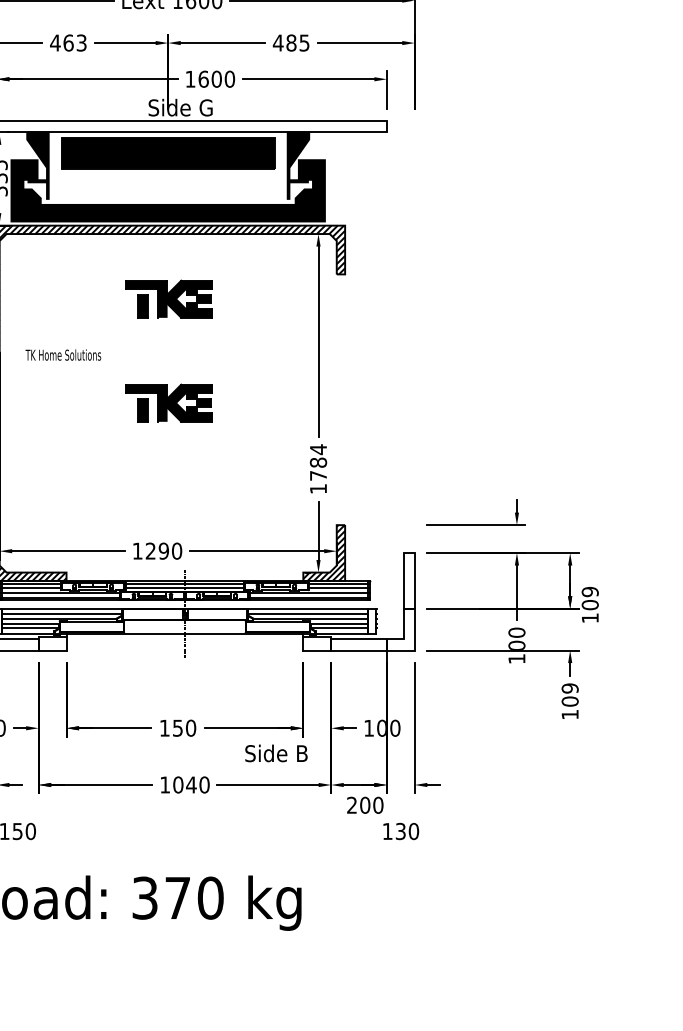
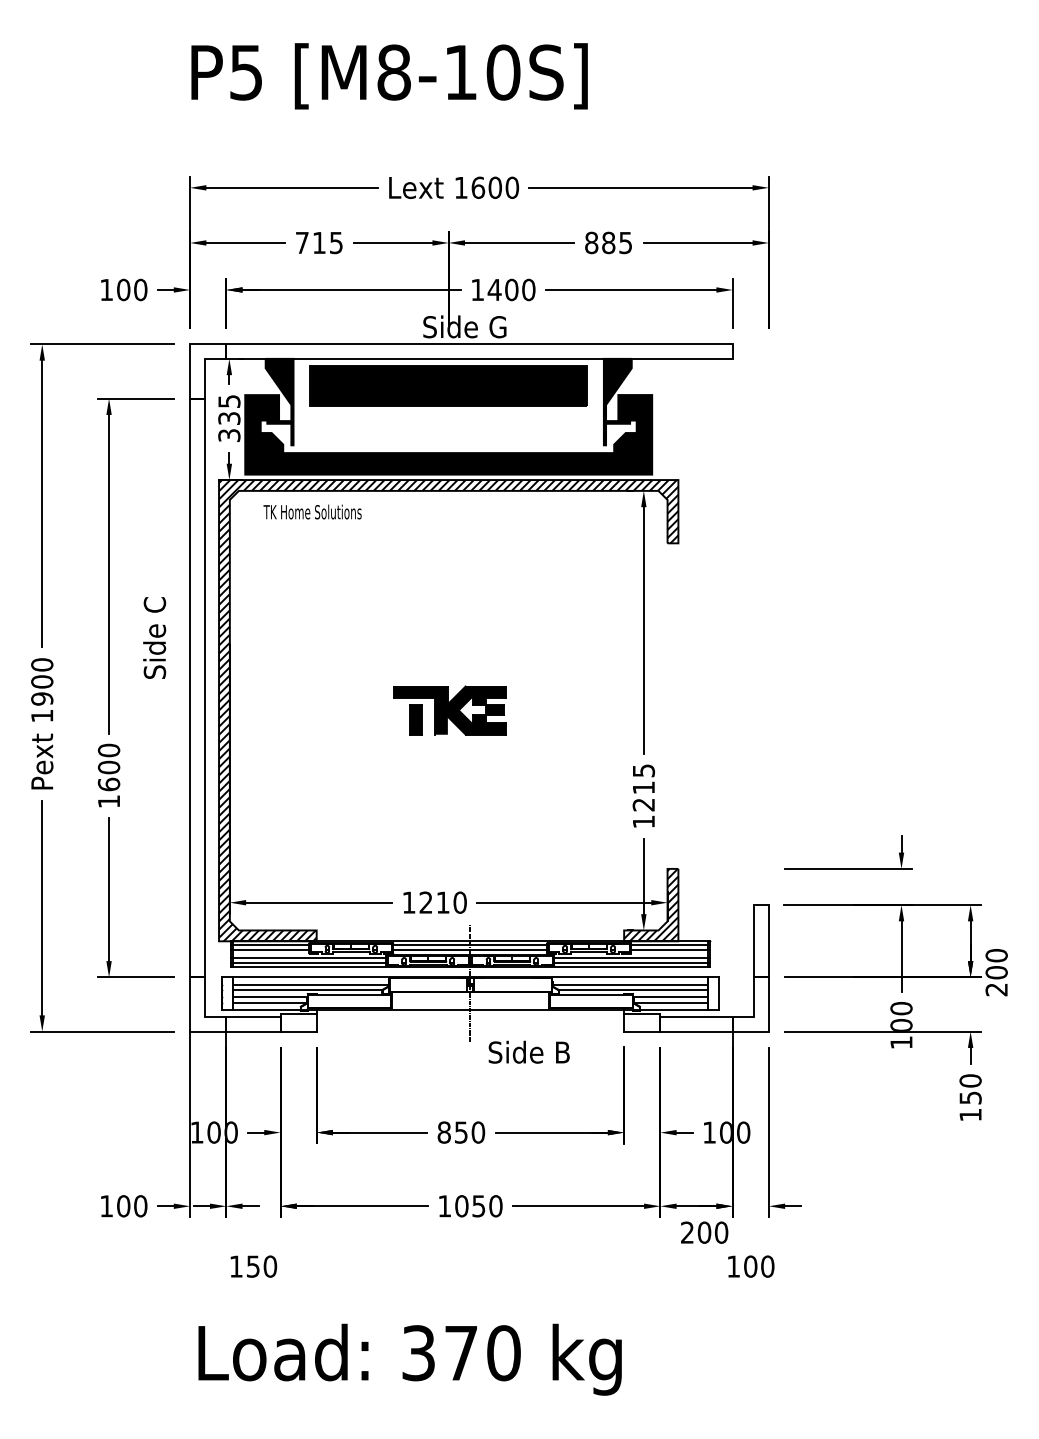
text: (67, 42) -> (318, 242), 463 -> 715
text: (278, 42) -> (591, 242), 485 -> 885
text: (203, 78) -> (494, 289), 1600 -> 1400
part: (168, 299) -> (449, 575), removed
text: (63, 354) -> (312, 511), moved
text: (318, 462) -> (643, 787), 1784 -> 1215
text: (163, 551) -> (442, 902), 1290 -> 1210
text: (590, 604) -> (996, 972), 109 -> 200
text: (570, 695) -> (970, 1089), 109 -> 150
text: (164, 728) -> (443, 1132), 150 -> 850
text: (275, 752) -> (528, 1051), moved
text: (191, 785) -> (478, 1206), 1040 -> 1050
text: (400, 831) -> (750, 1266), 130 -> 100

